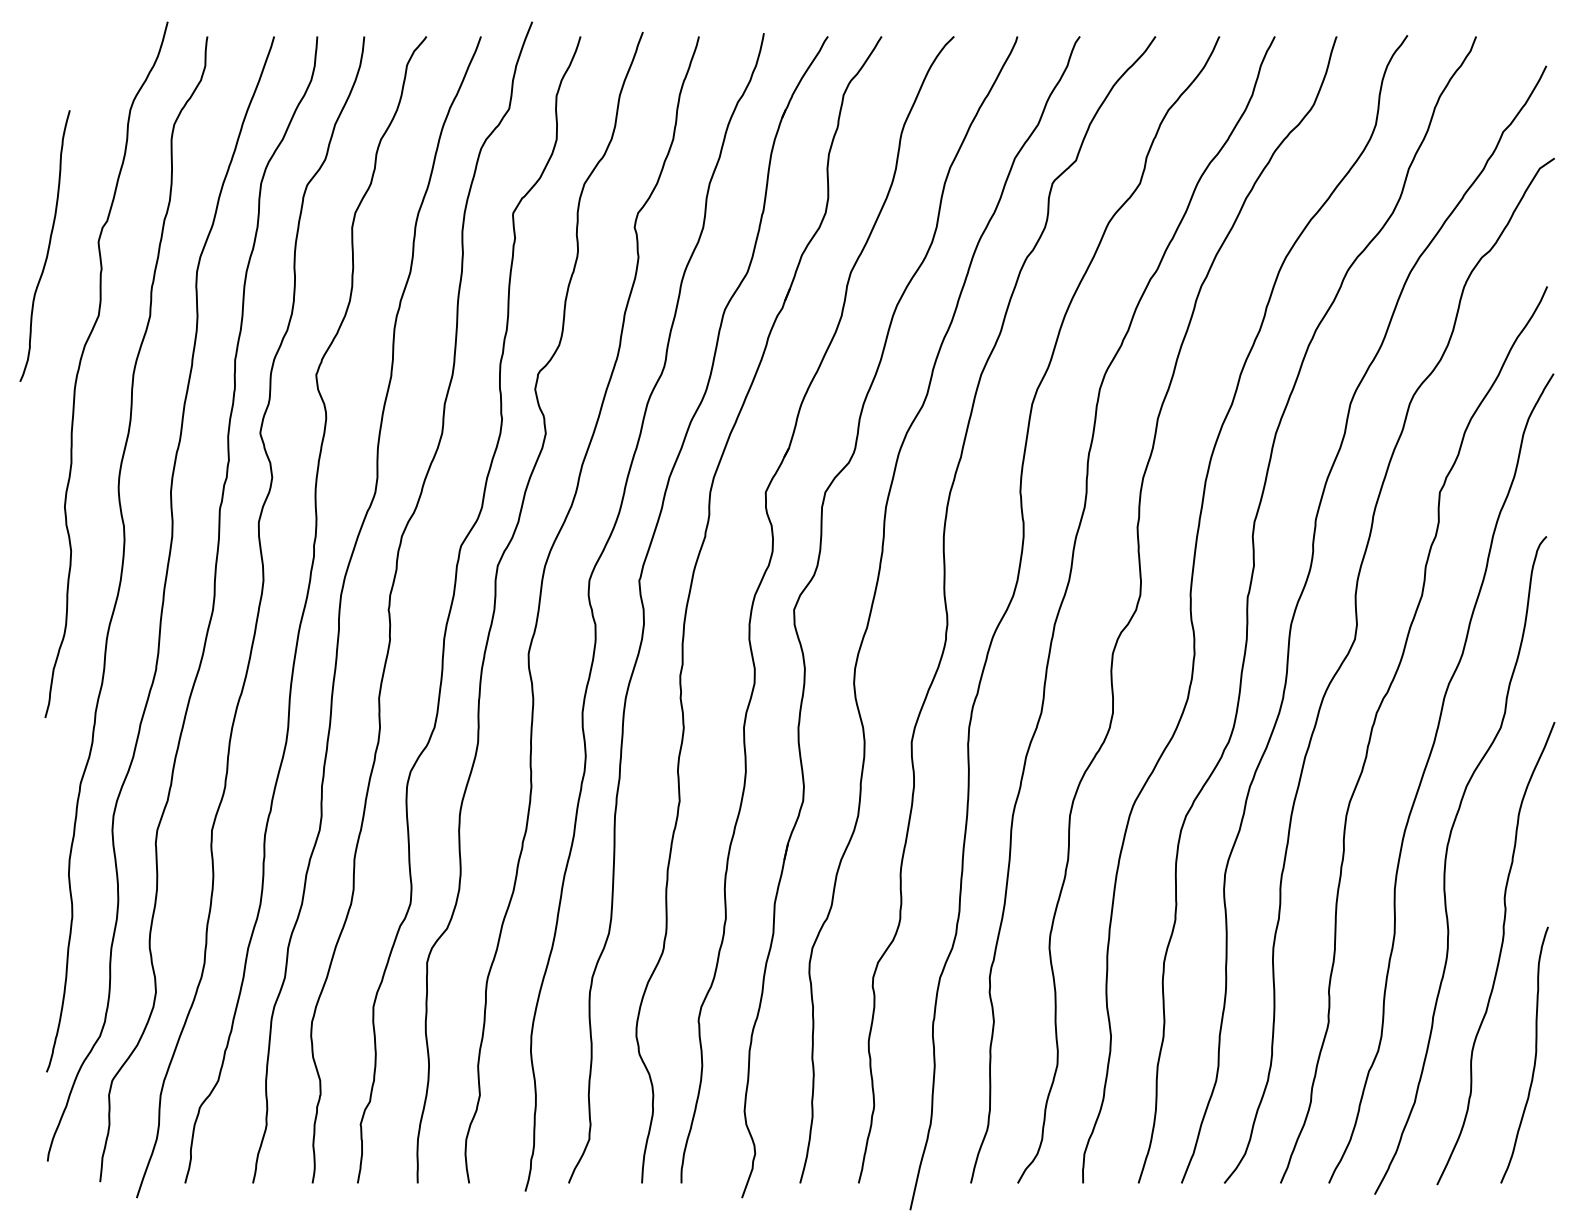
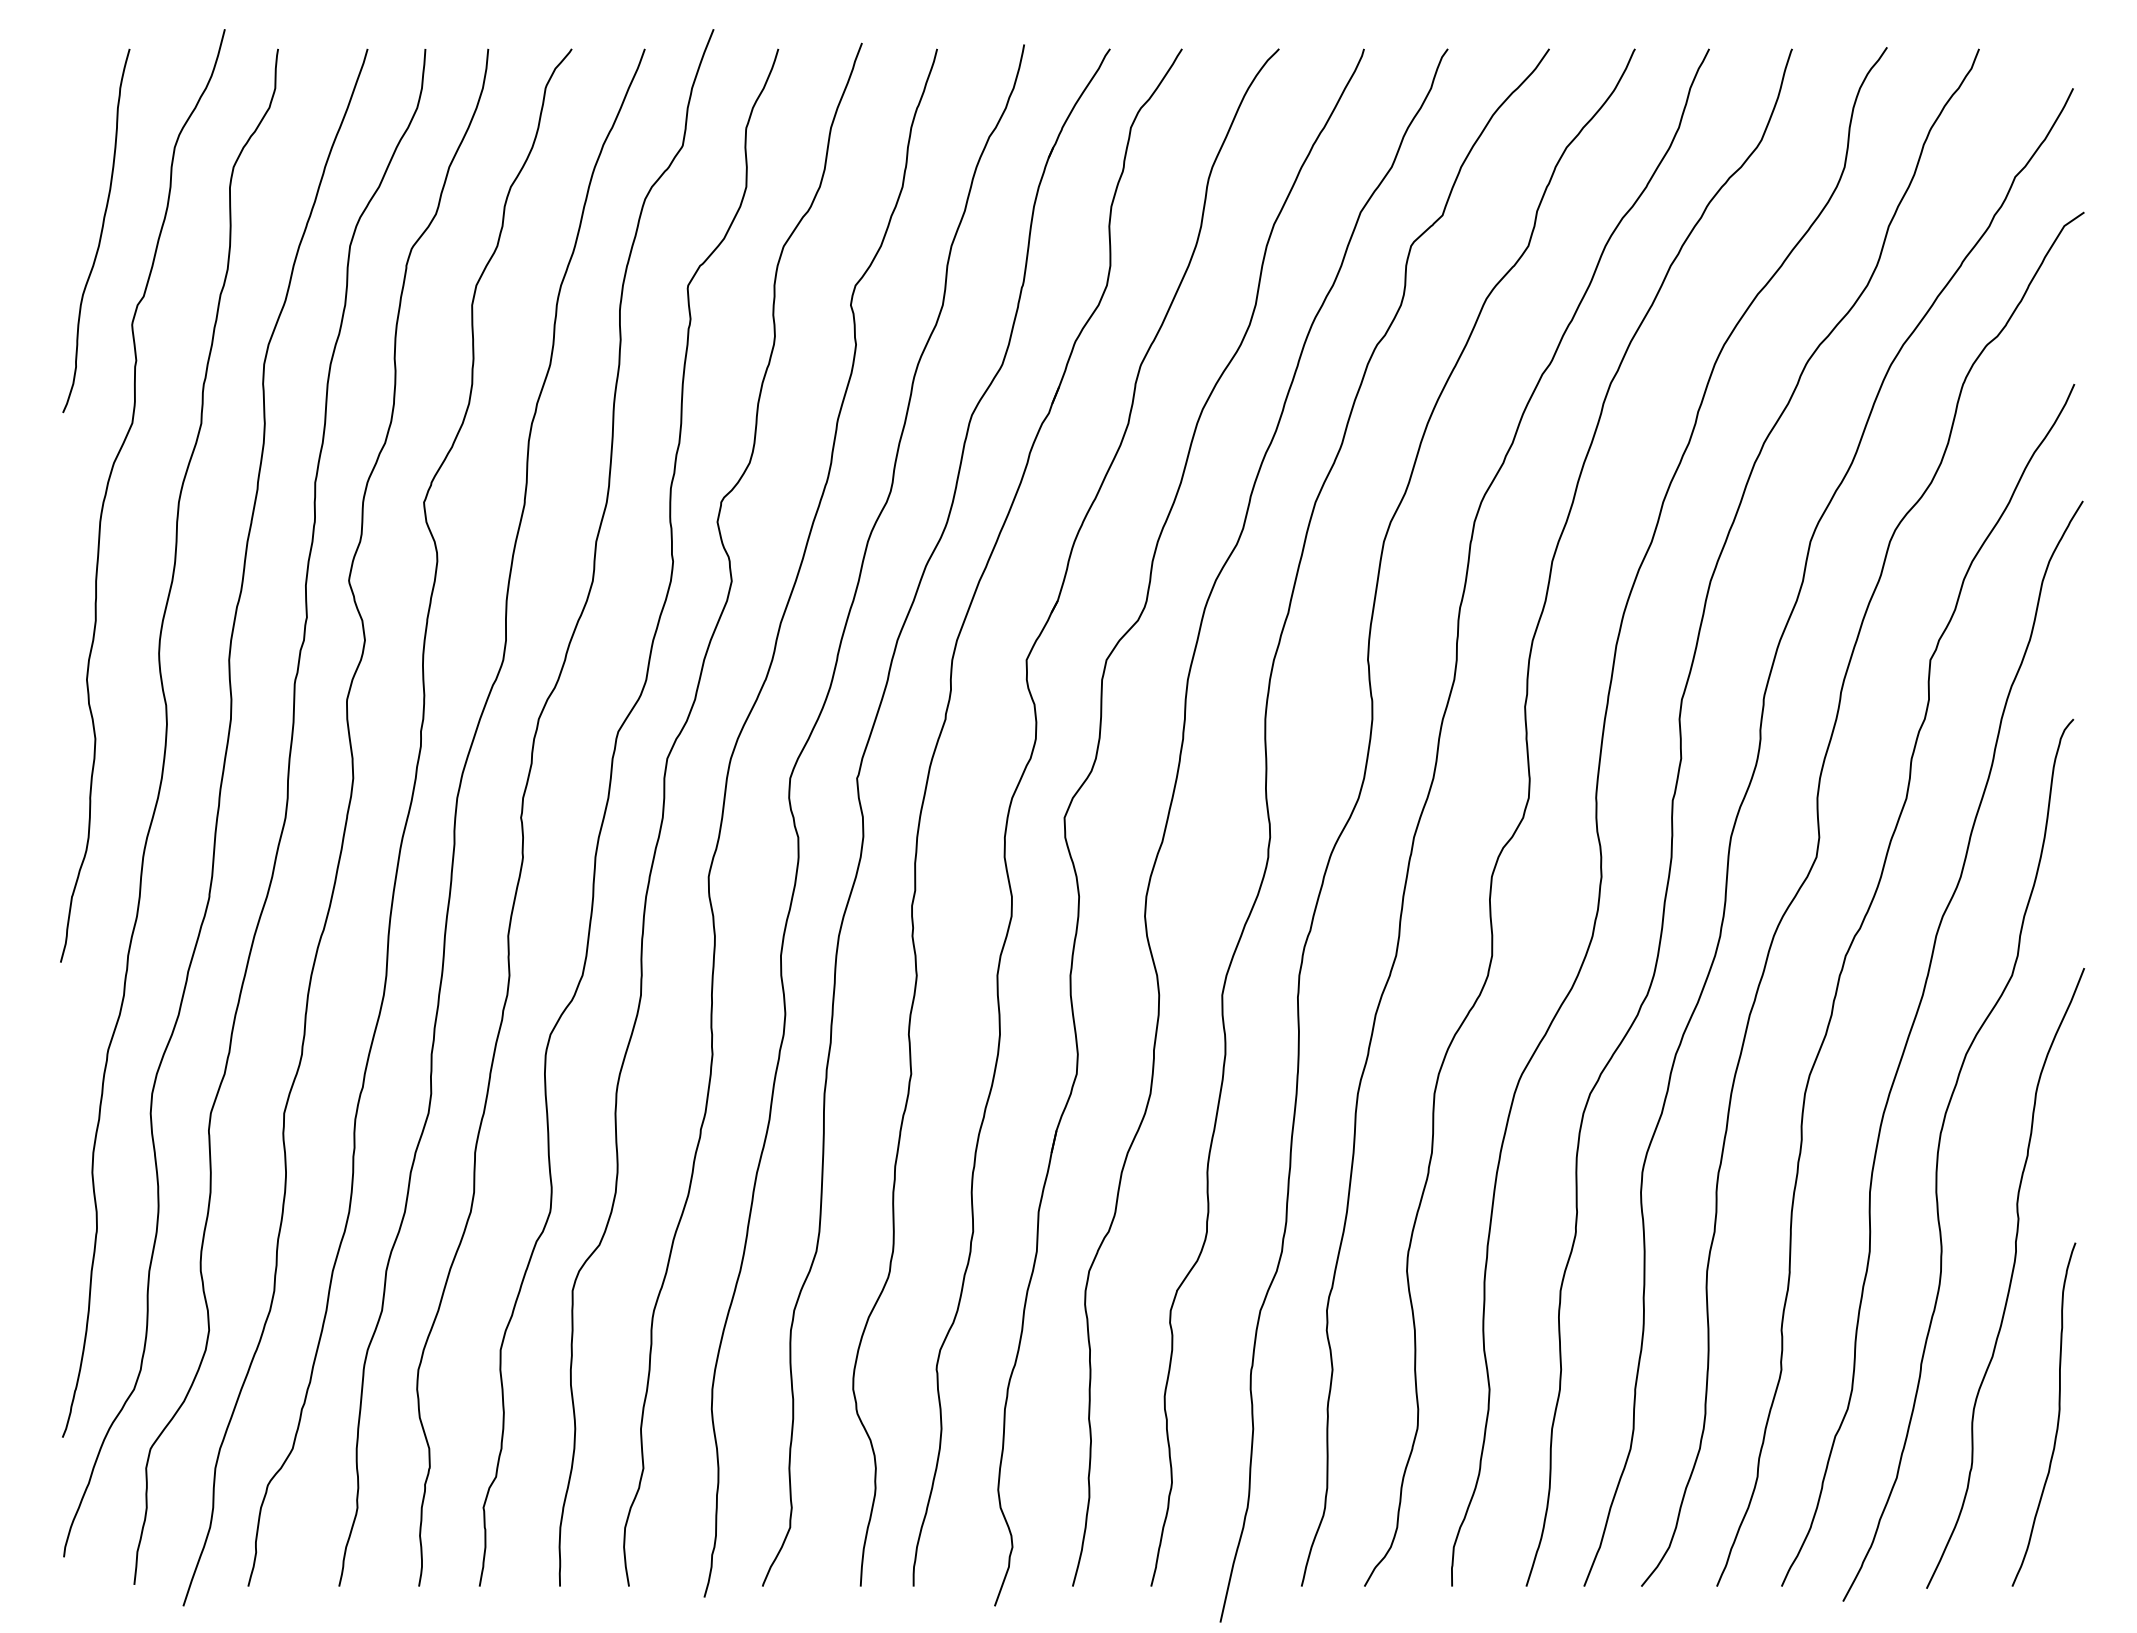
curve: (48, 247) -> (100, 232), moved

